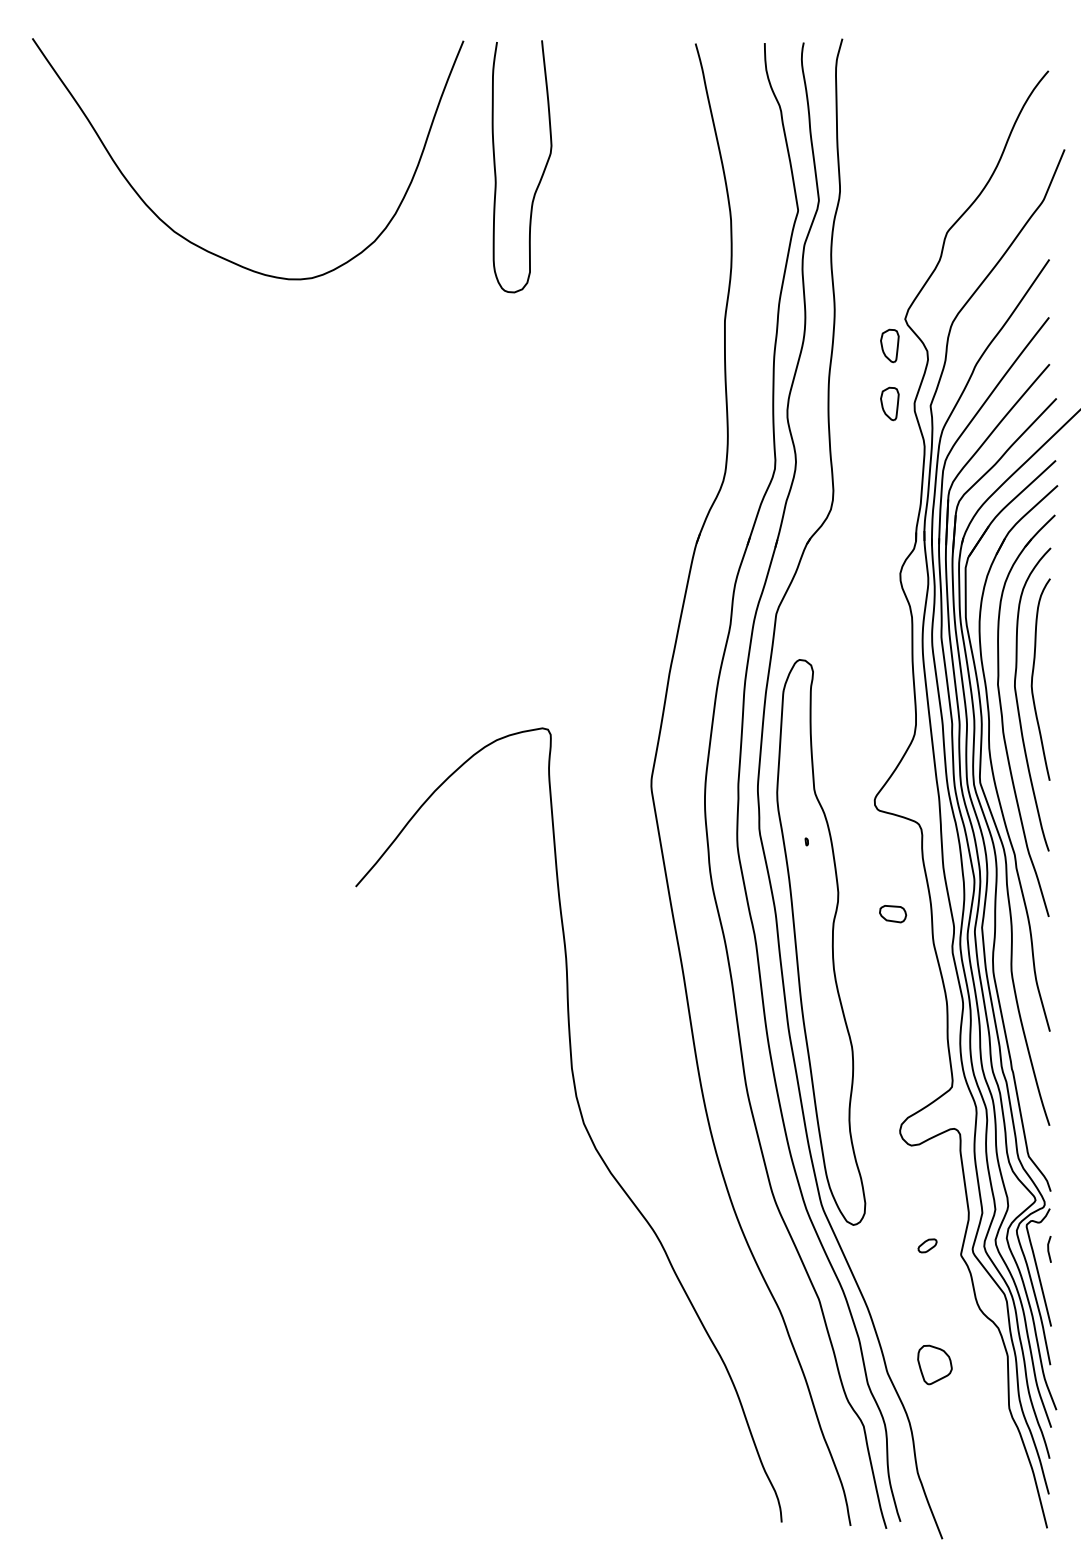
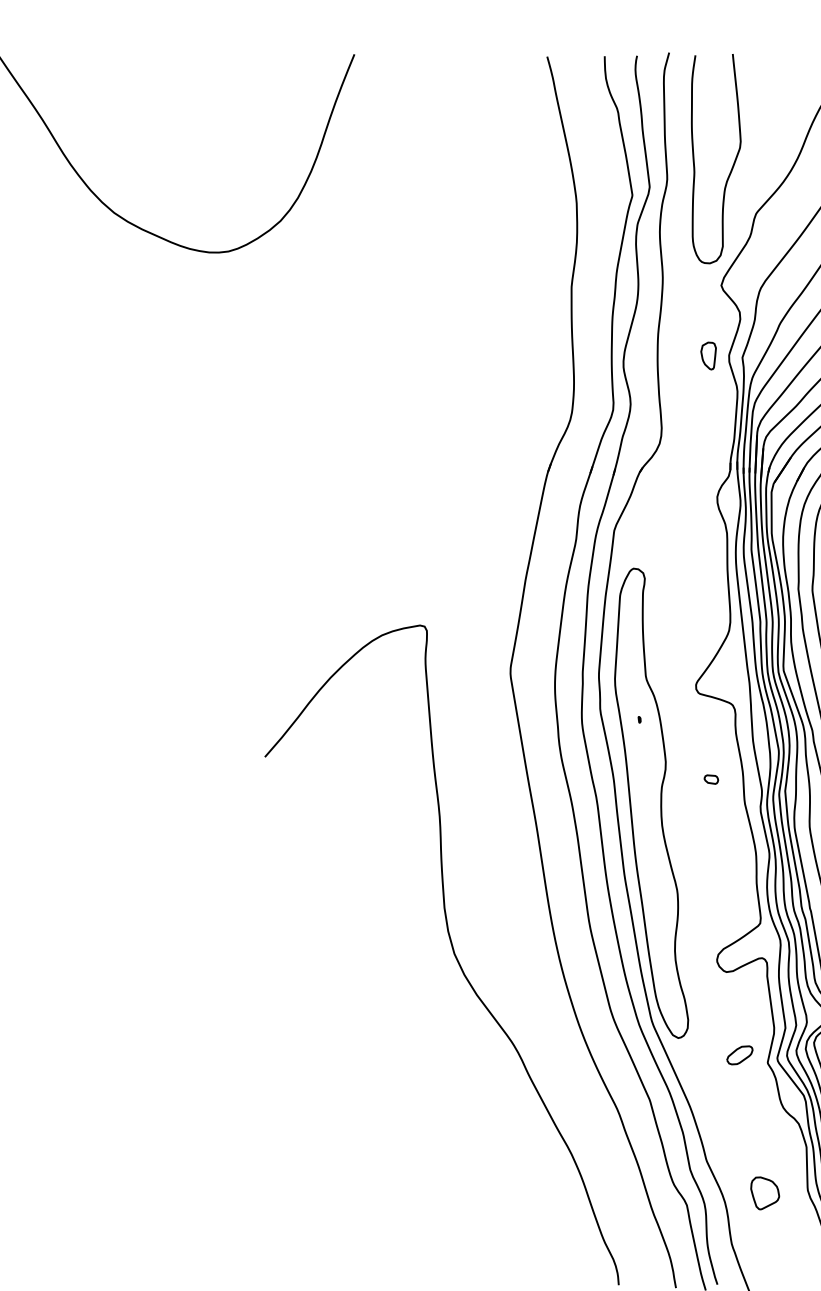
curve: (542, 172) -> (733, 163), moved
part: (889, 345) -> (708, 307), removed
part: (893, 913) -> (711, 779), size x0.62
part: (927, 1245) -> (739, 1055), size x1.67
part: (934, 1364) -> (764, 1192), moved

